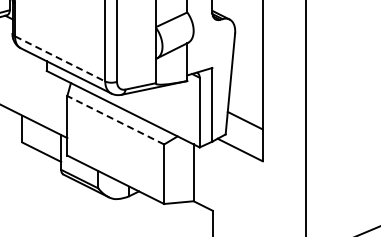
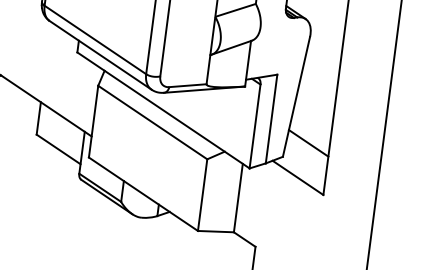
line: (60, 59) -> (95, 40), dashed -> solid
line: (115, 120) -> (152, 122), dashed -> solid

